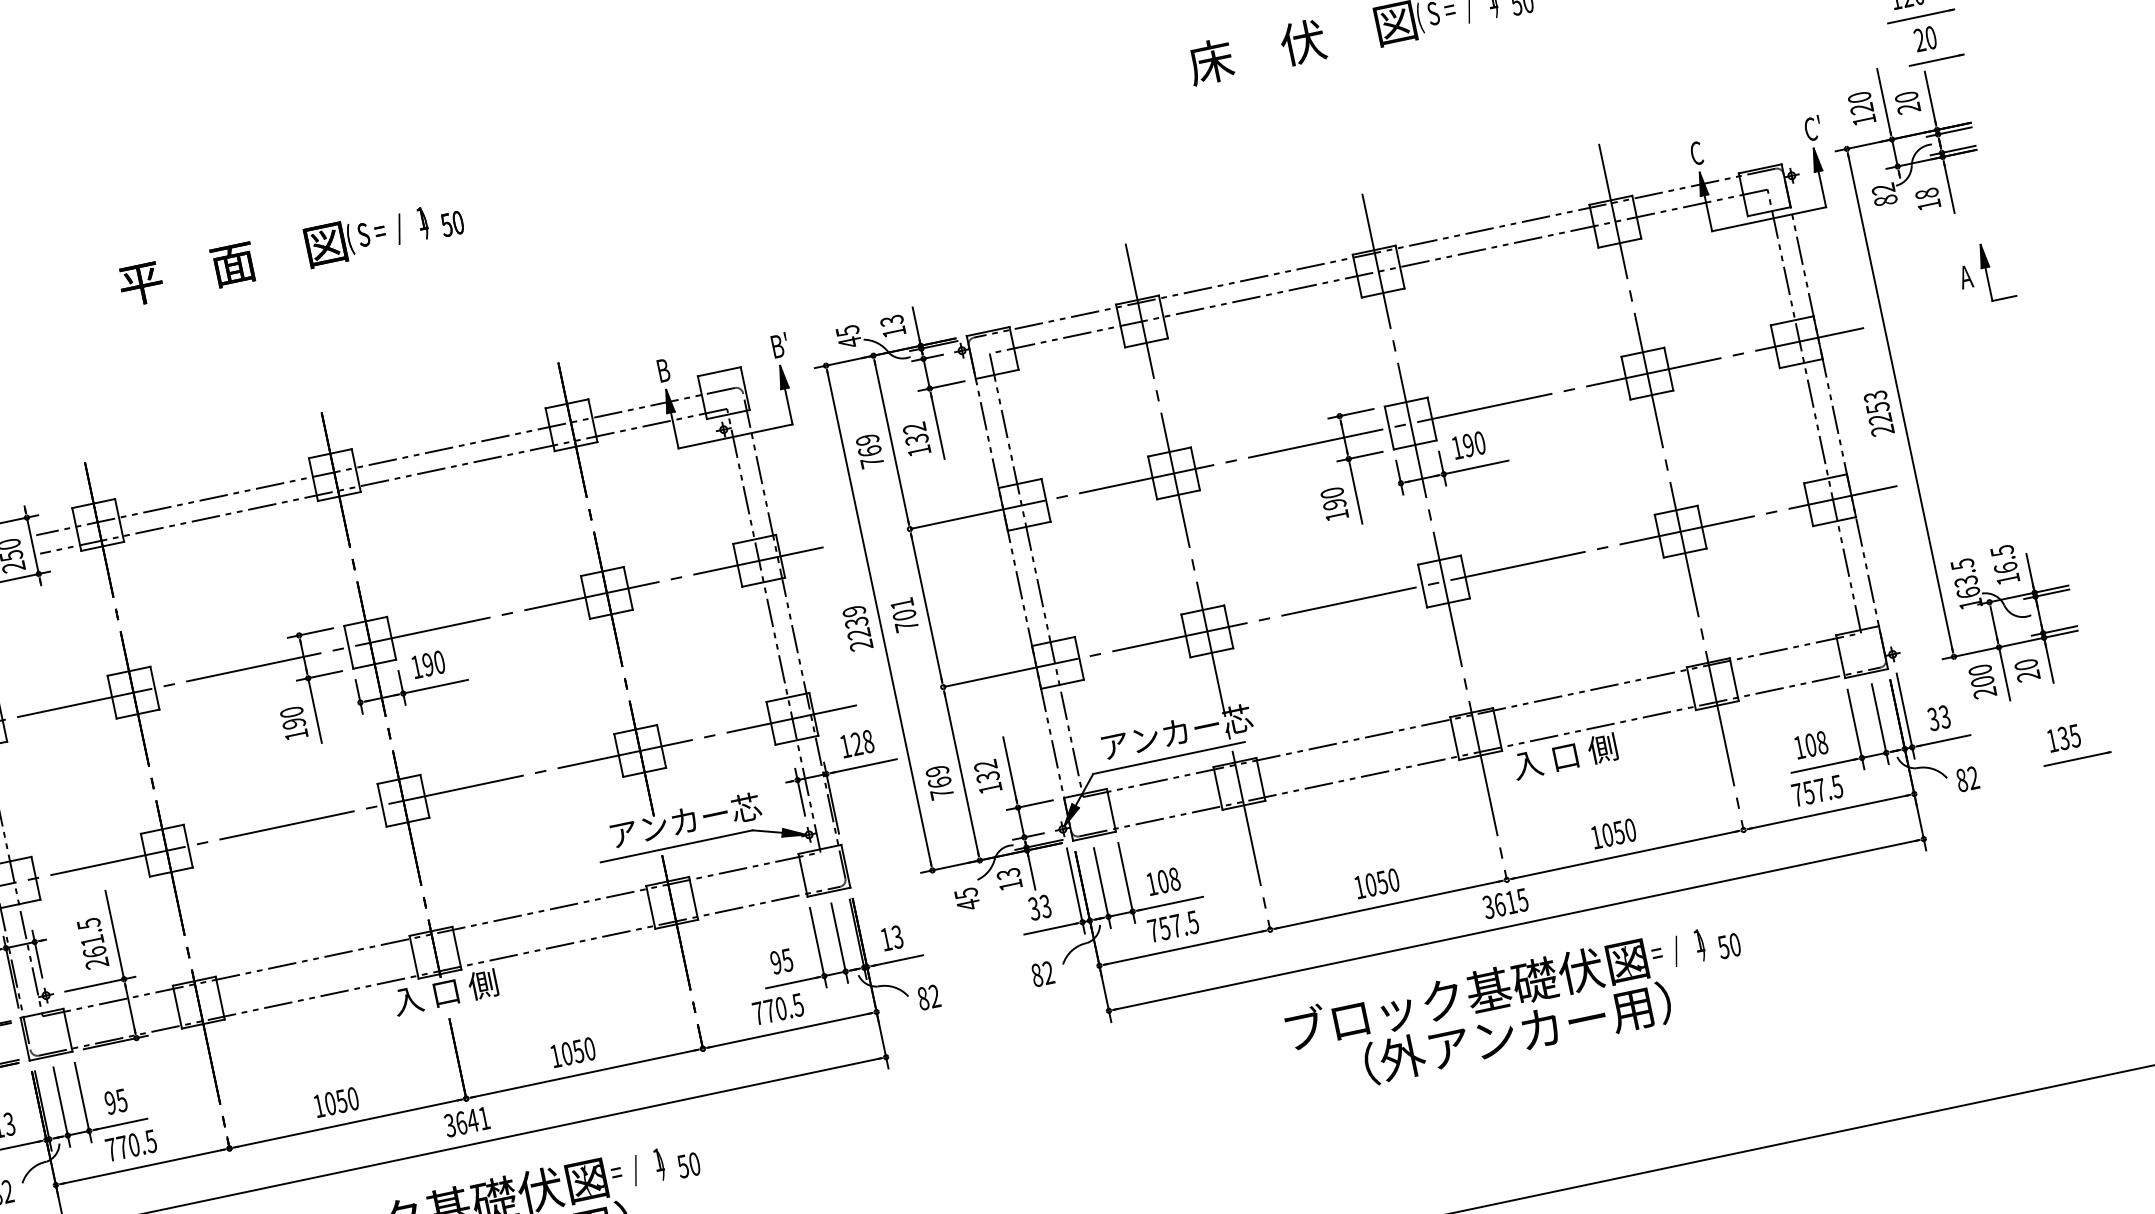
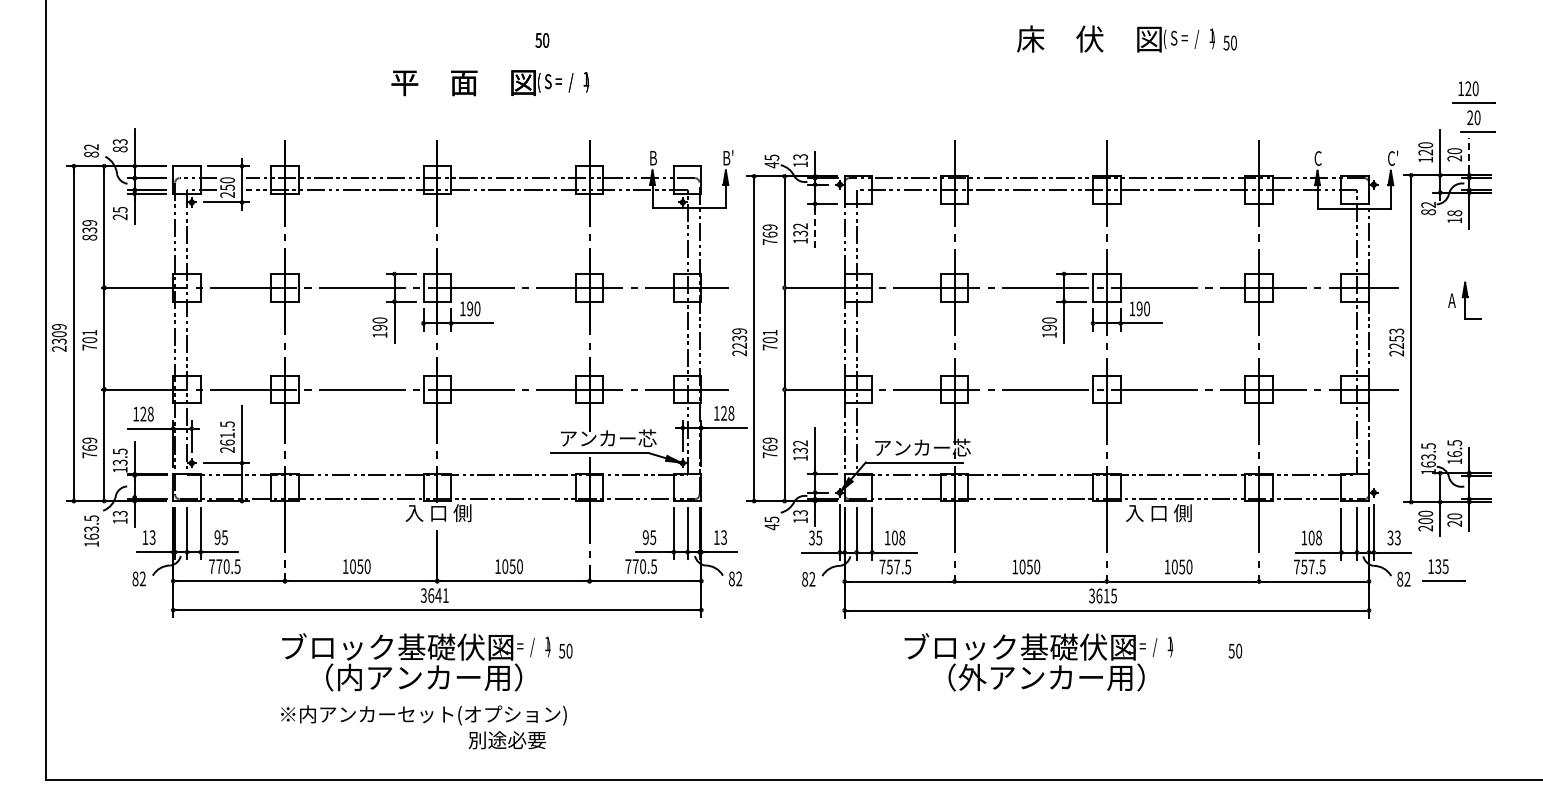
line: (1930, 97) -> (1469, 154), solid -> dashed
text: (274, 256) -> (490, 83), moved
part: (1985, 272) -> (1464, 300), moved
line: (938, 426) -> (815, 228), solid -> dashed
part: (2073, 742) -> (1443, 570), moved
text: (1045, 905) -> (819, 537), 33 -> 35
text: (1500, 1012) -> (1038, 662), moved

